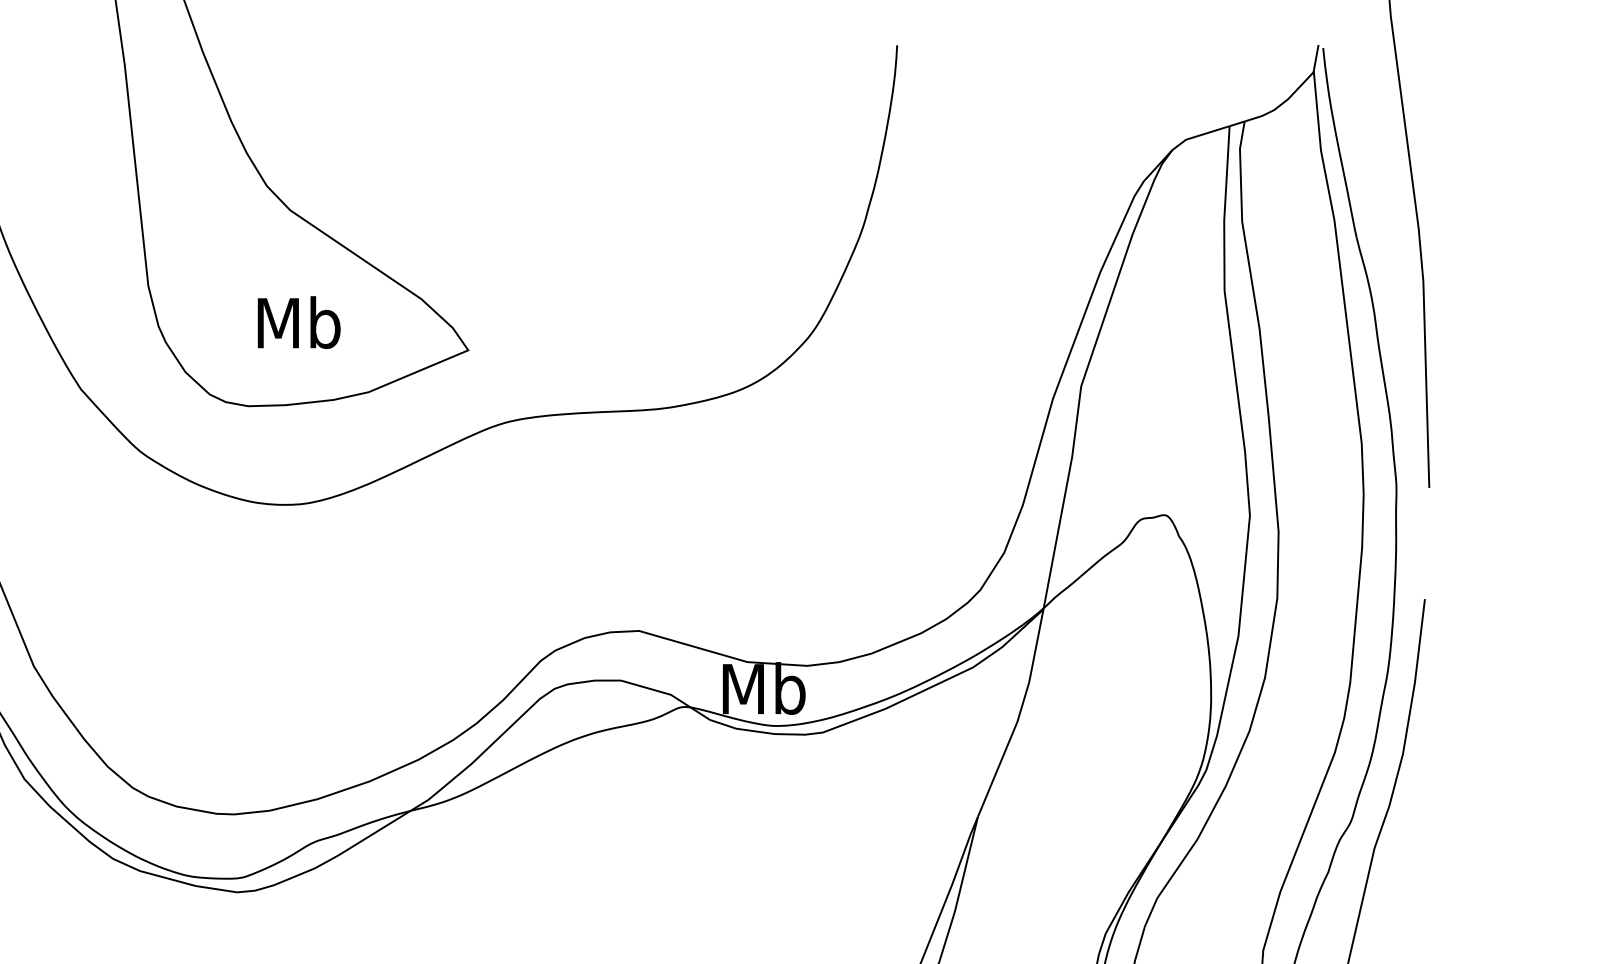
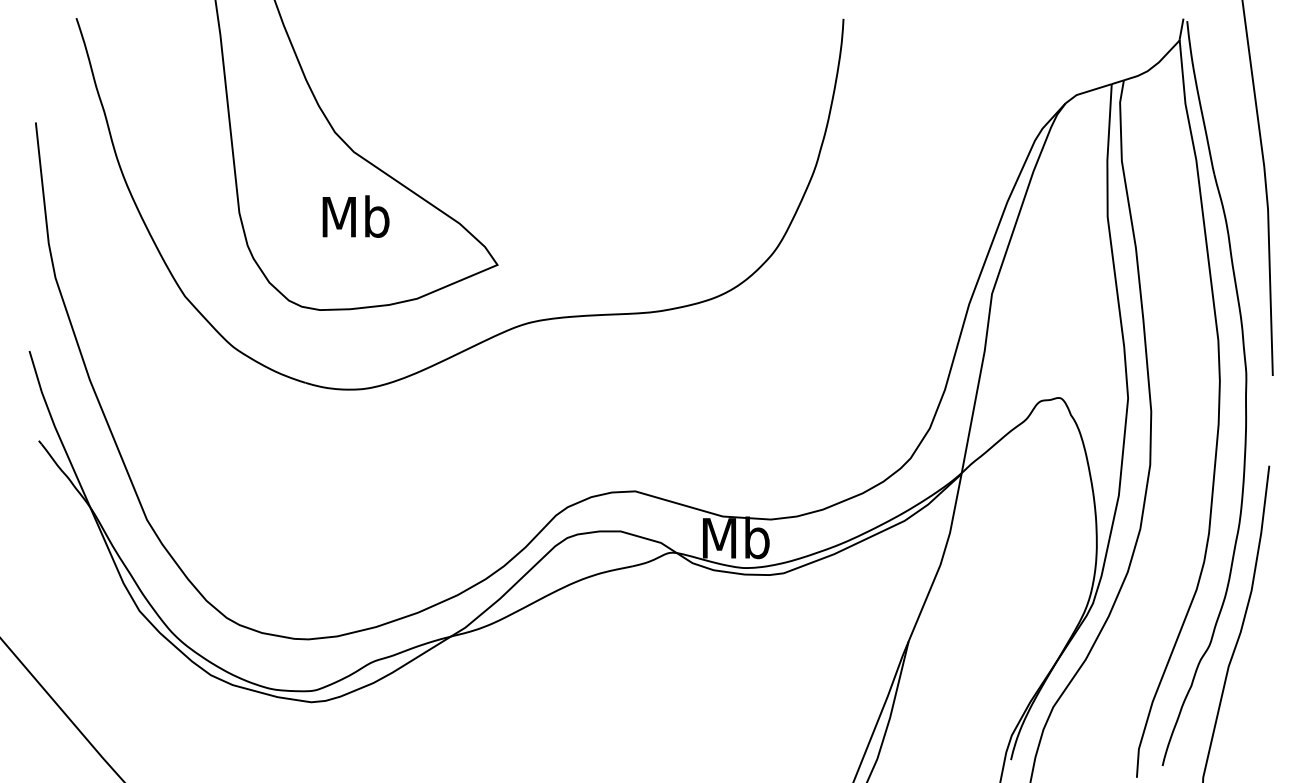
text: (298, 322) -> (355, 216), moved

